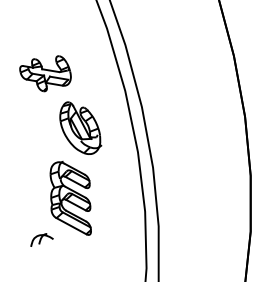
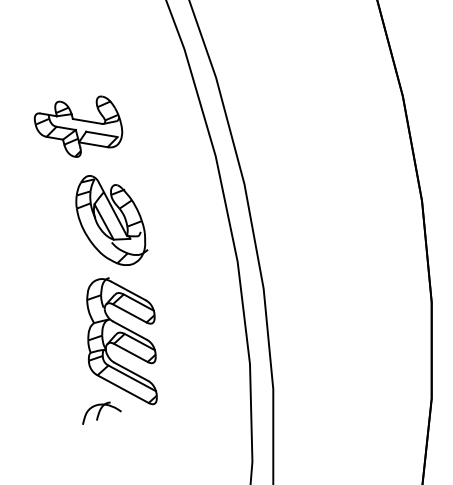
part: (80, 127) -> (111, 219), moved
part: (41, 239) -> (100, 412), moved

